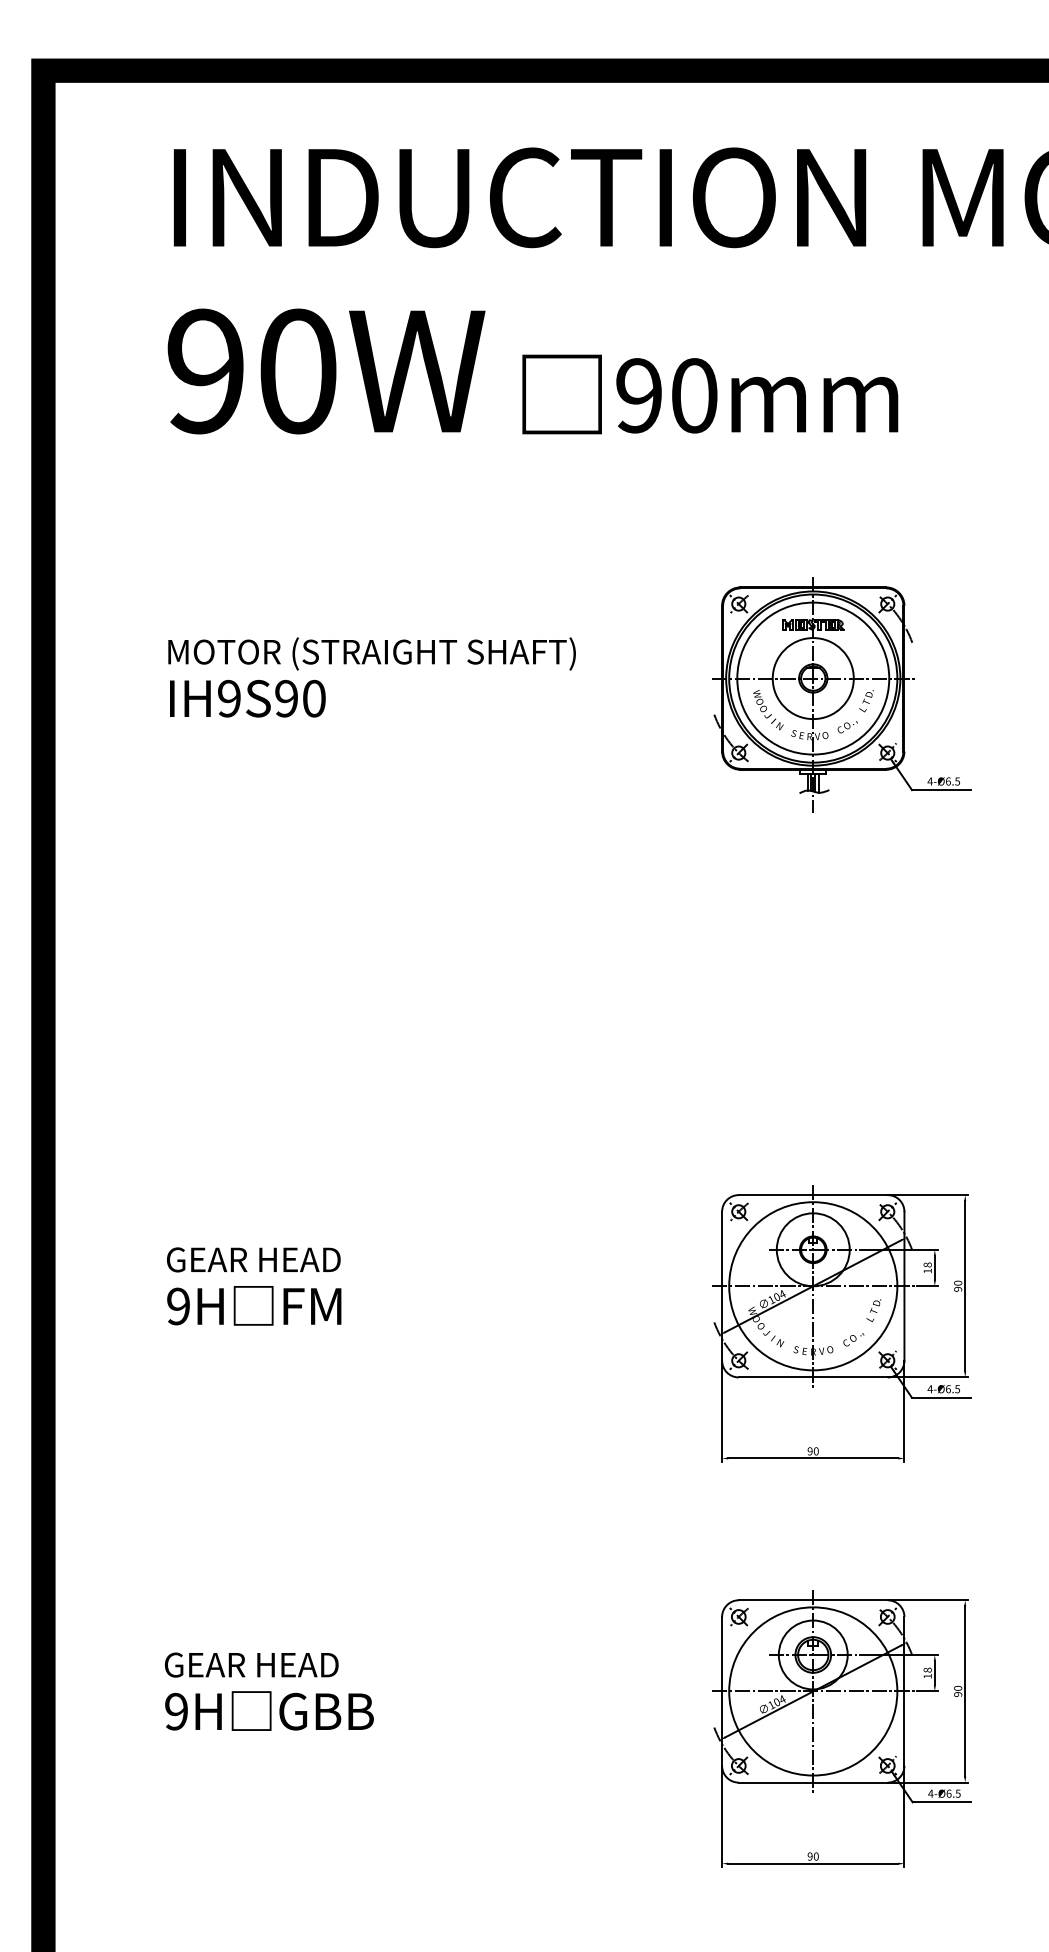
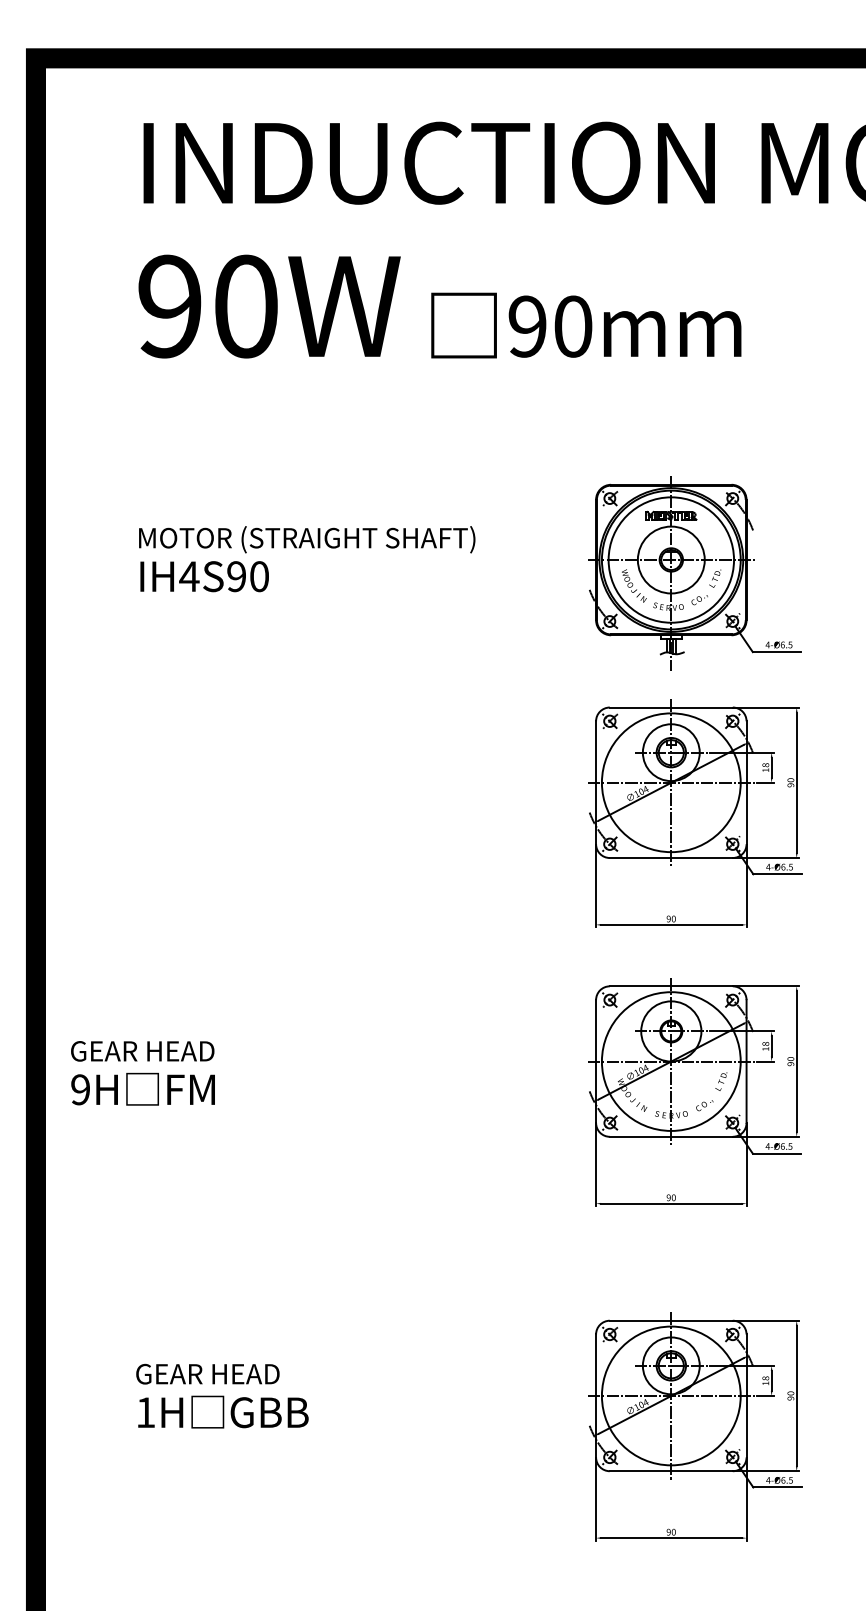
text: (228, 698) -> (188, 576), IH9S90 -> IH4S90
part: (841, 985) -> (694, 813), added
text: (254, 1286) -> (143, 1073), moved
text: (176, 1711) -> (145, 1412), 9H -> 1H

